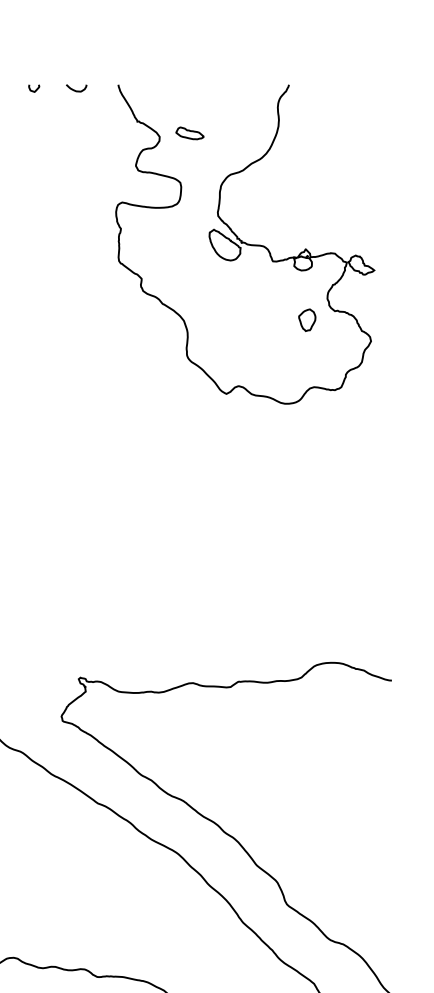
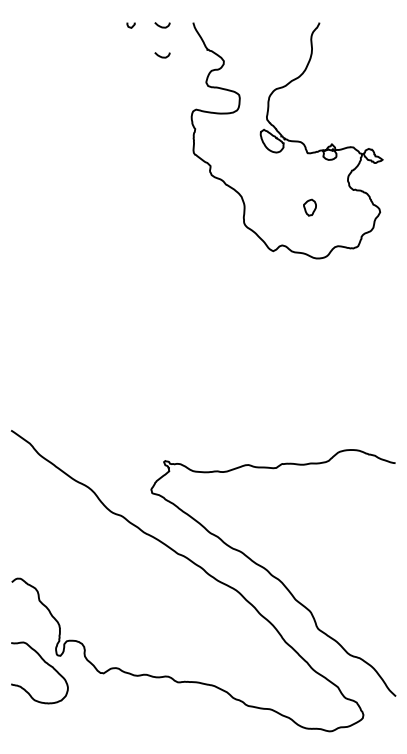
curve: (76, 130) -> (162, 56), added
part: (190, 133) -> (246, 58), removed
part: (306, 319) -> (309, 207), moved

